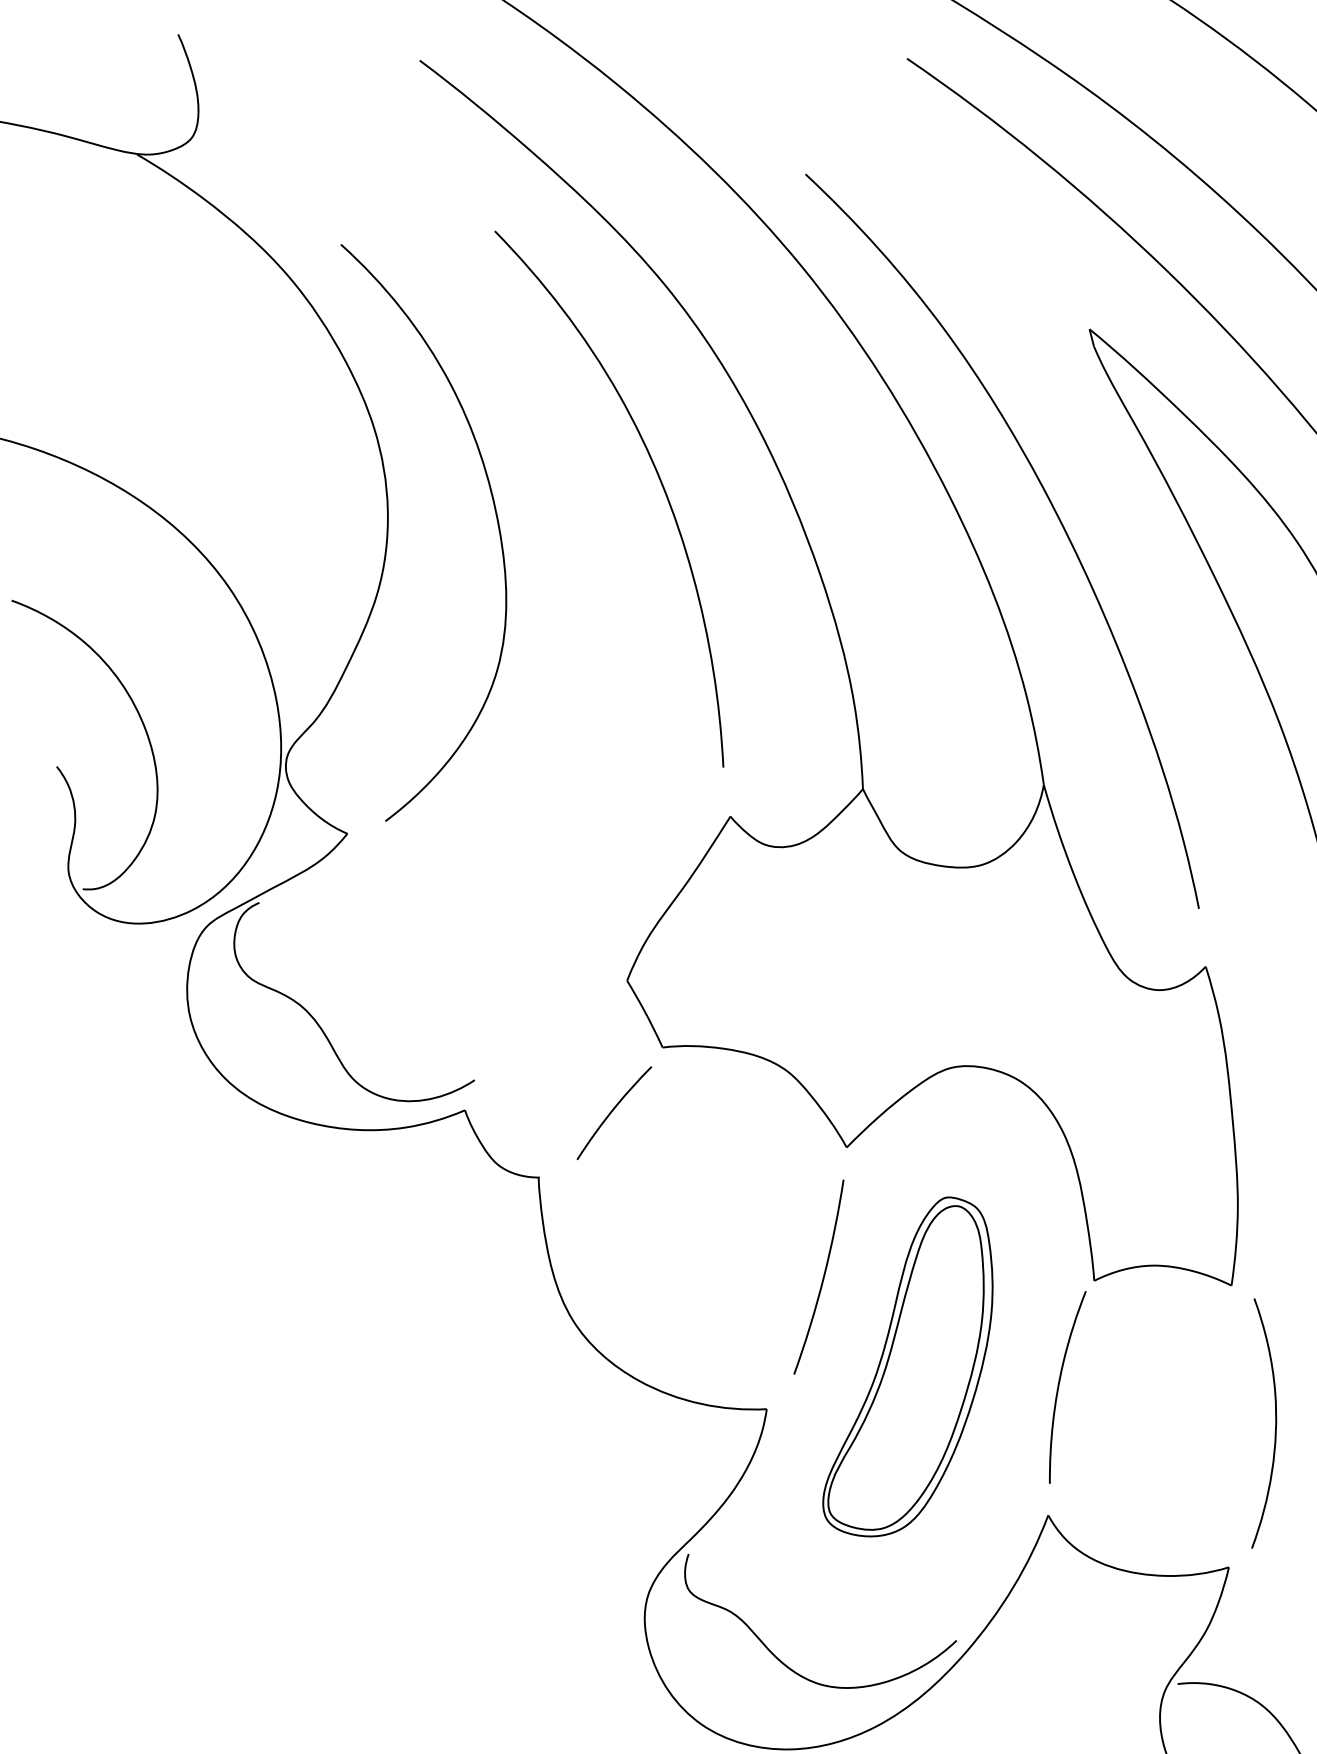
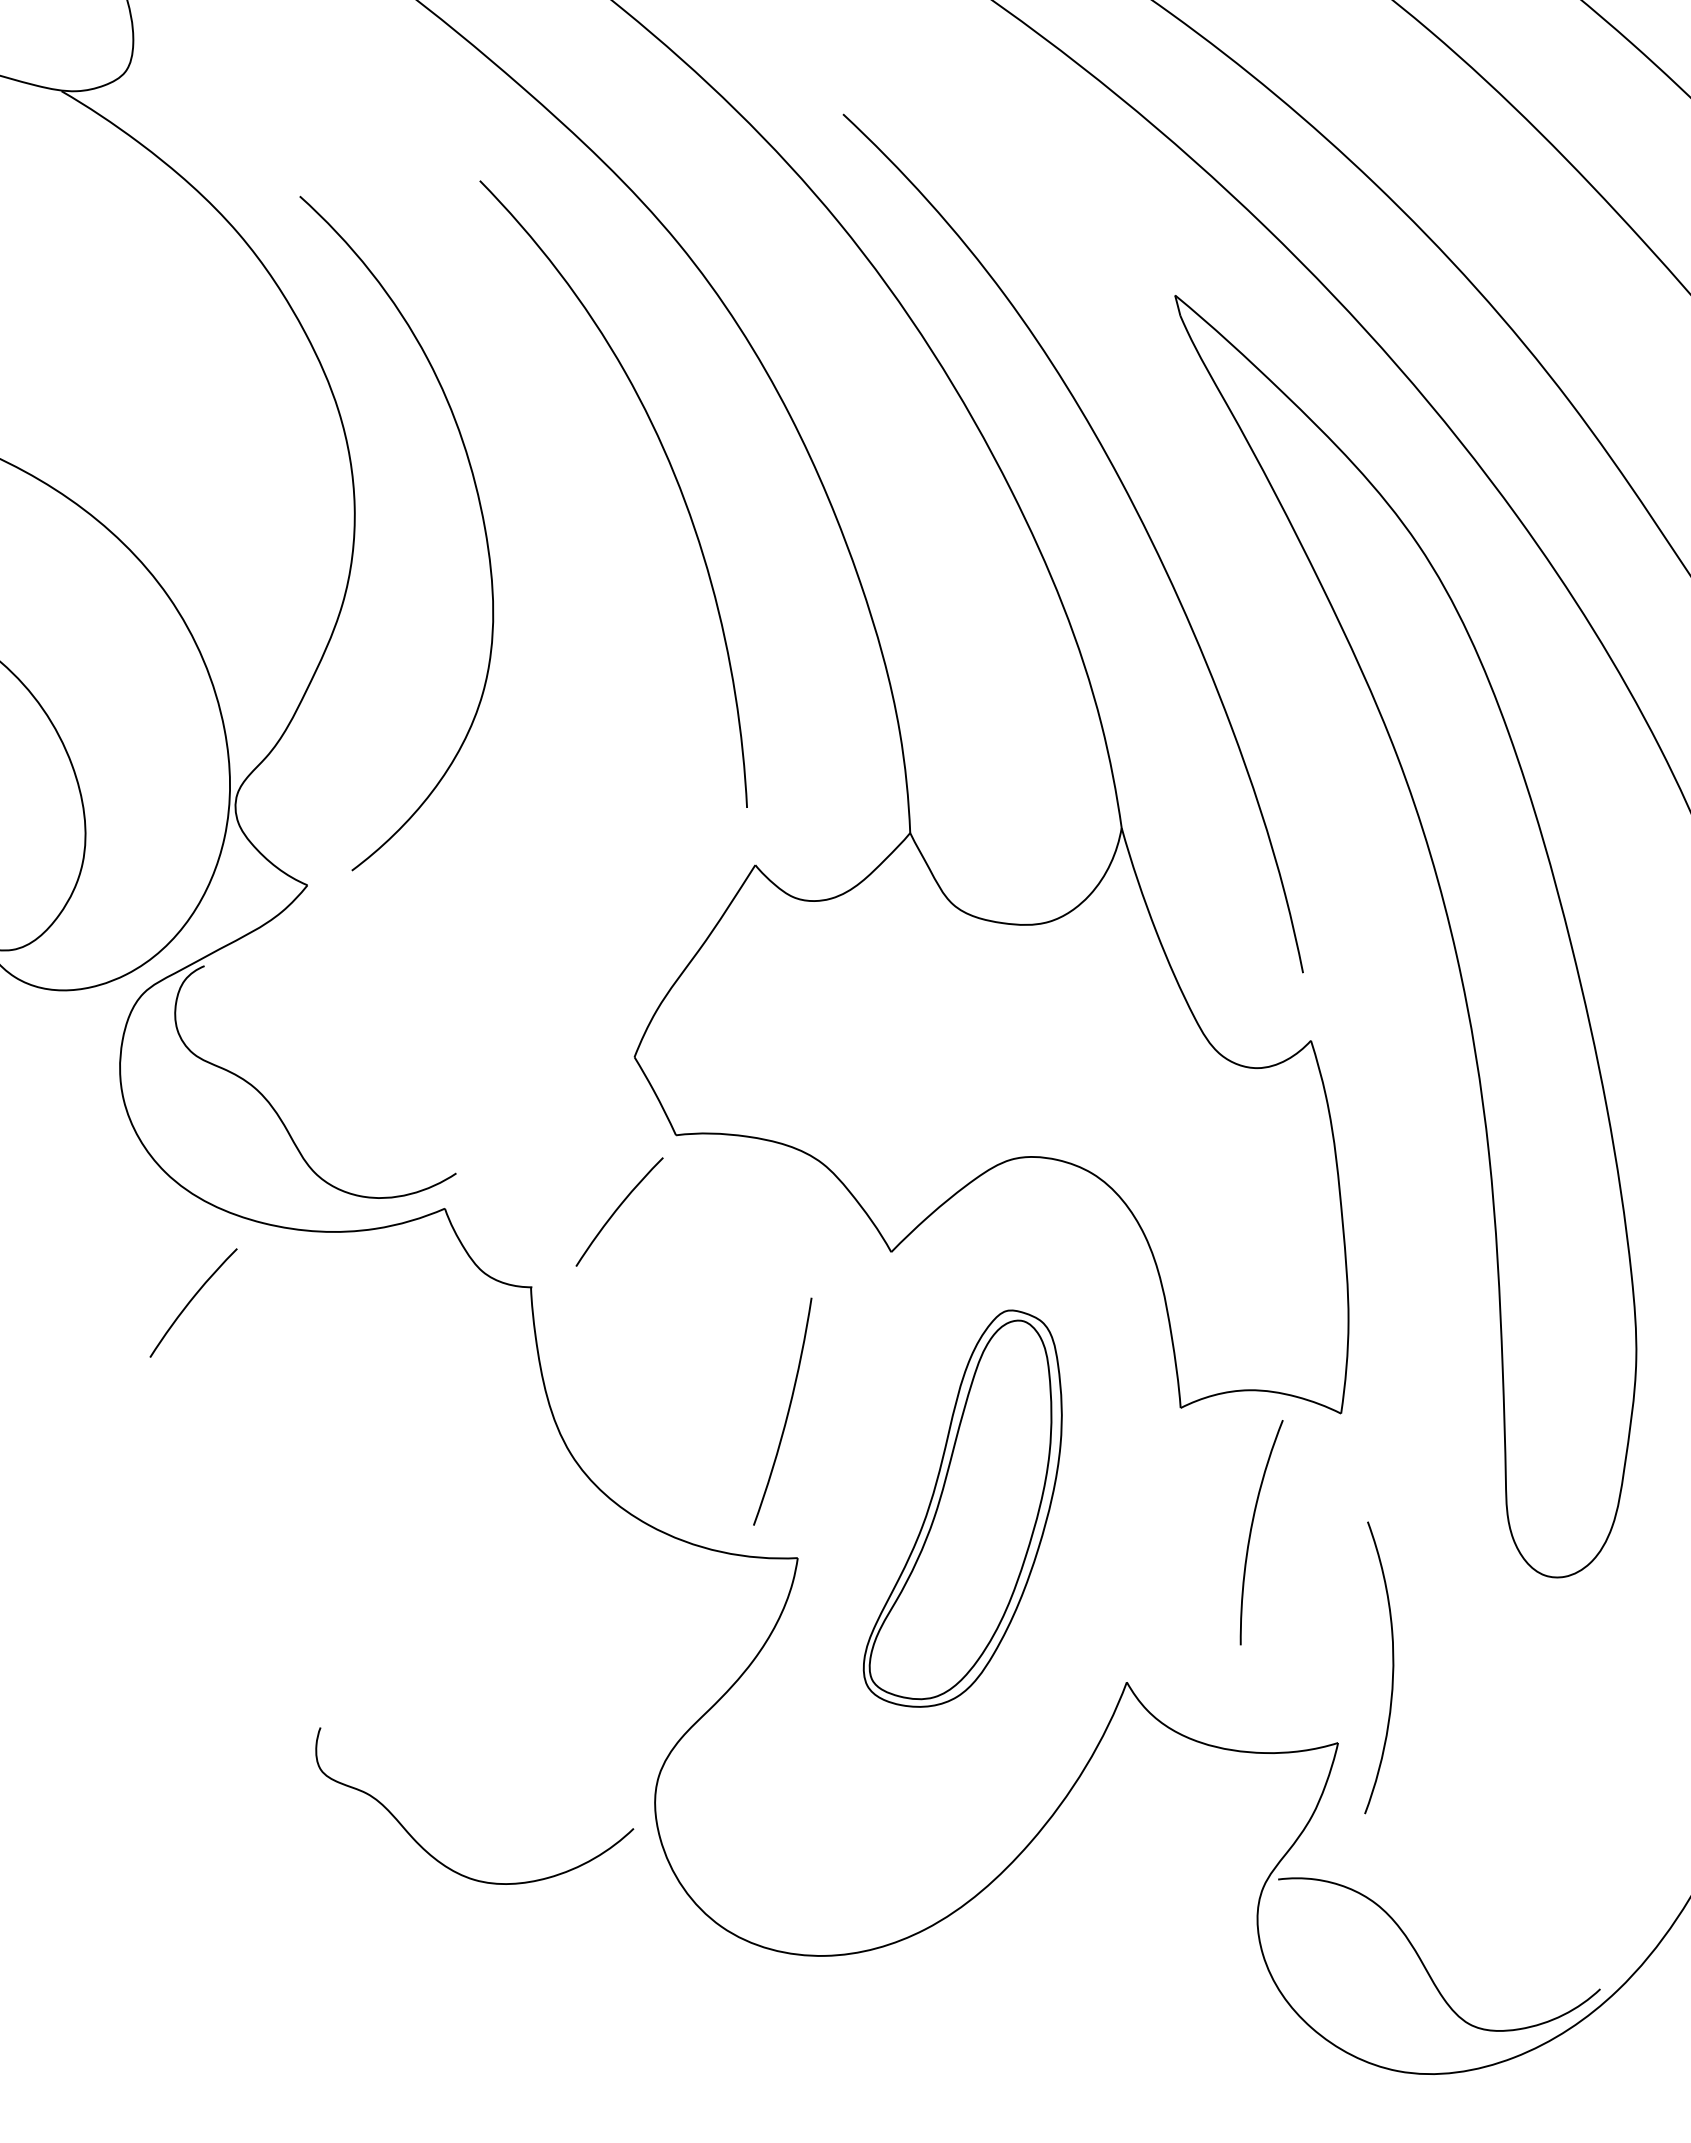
curve: (249, 1188) -> (192, 1300), added
curve: (822, 1276) -> (787, 1411), moved
curve: (1059, 1383) -> (1252, 1528), moved
curve: (1275, 1423) -> (1392, 1667), moved
curve: (787, 1665) -> (435, 1857), moved

